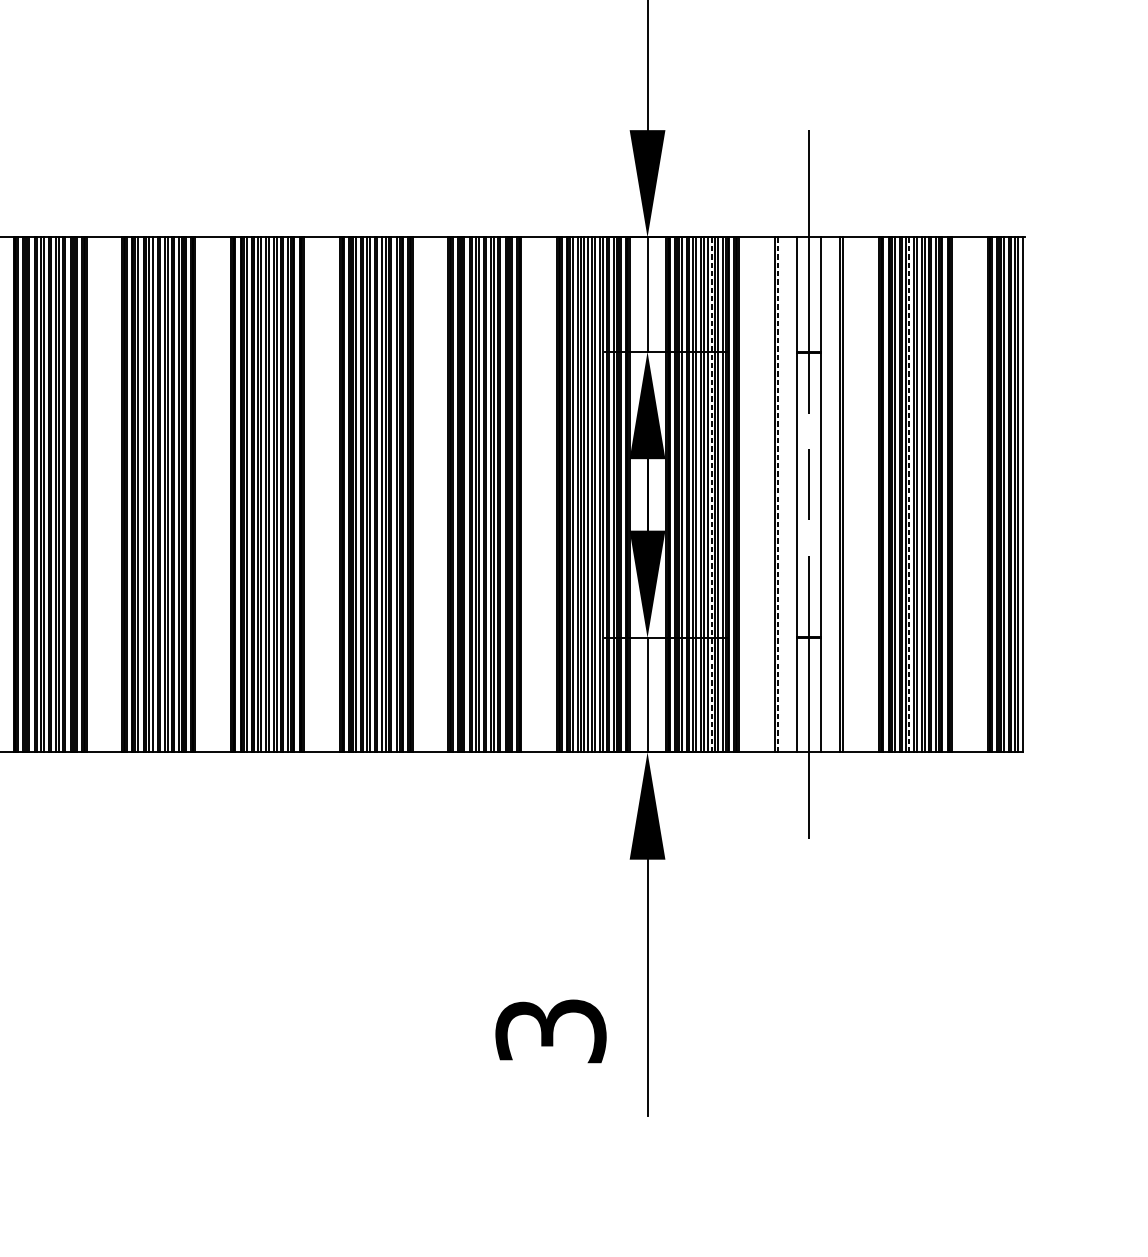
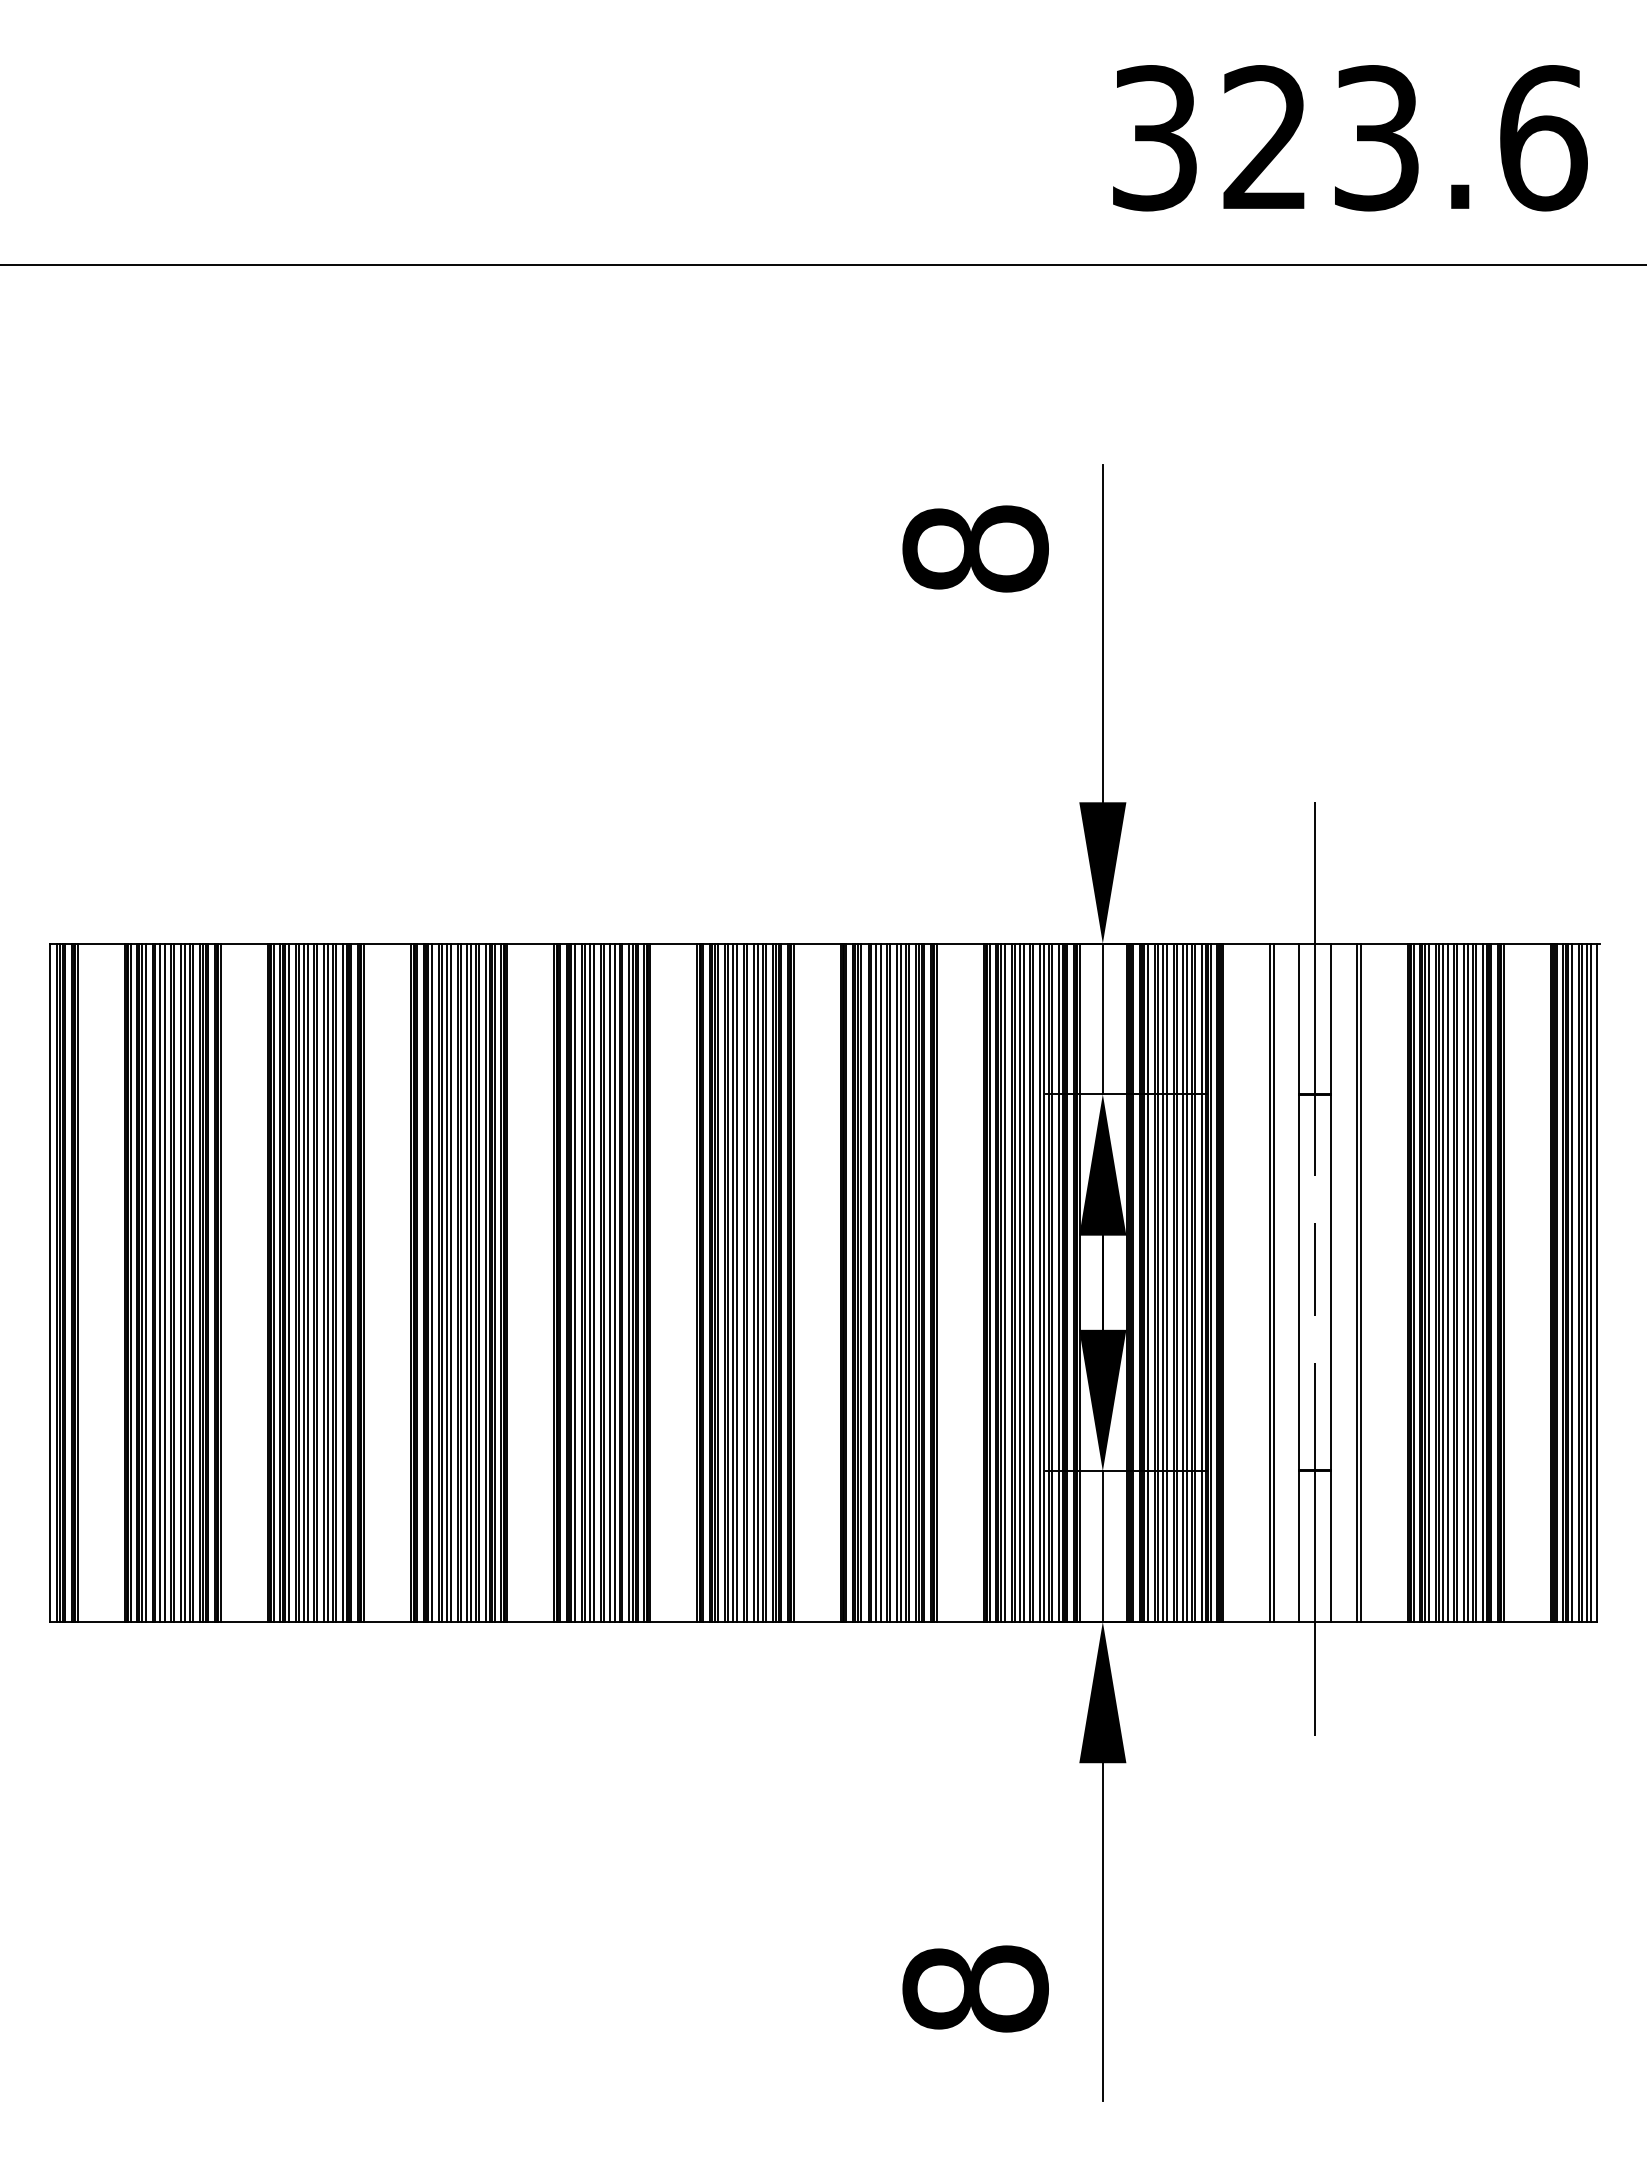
line: (711, 494) -> (1187, 1282), dashed -> solid
line: (777, 494) -> (1274, 1282), dashed -> solid
line: (909, 494) -> (1447, 1282), dashed -> solid
text: (550, 1030) -> (975, 1988), 3 -> 8

